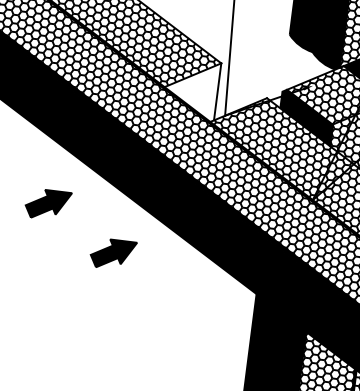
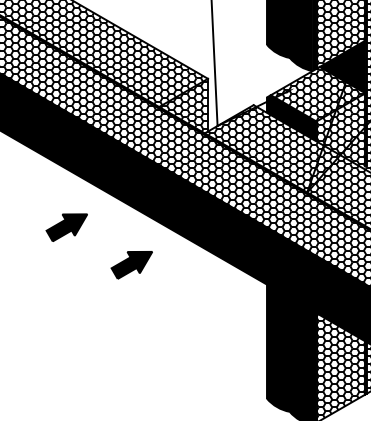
hatch: (192, 90) -> (184, 106), added

